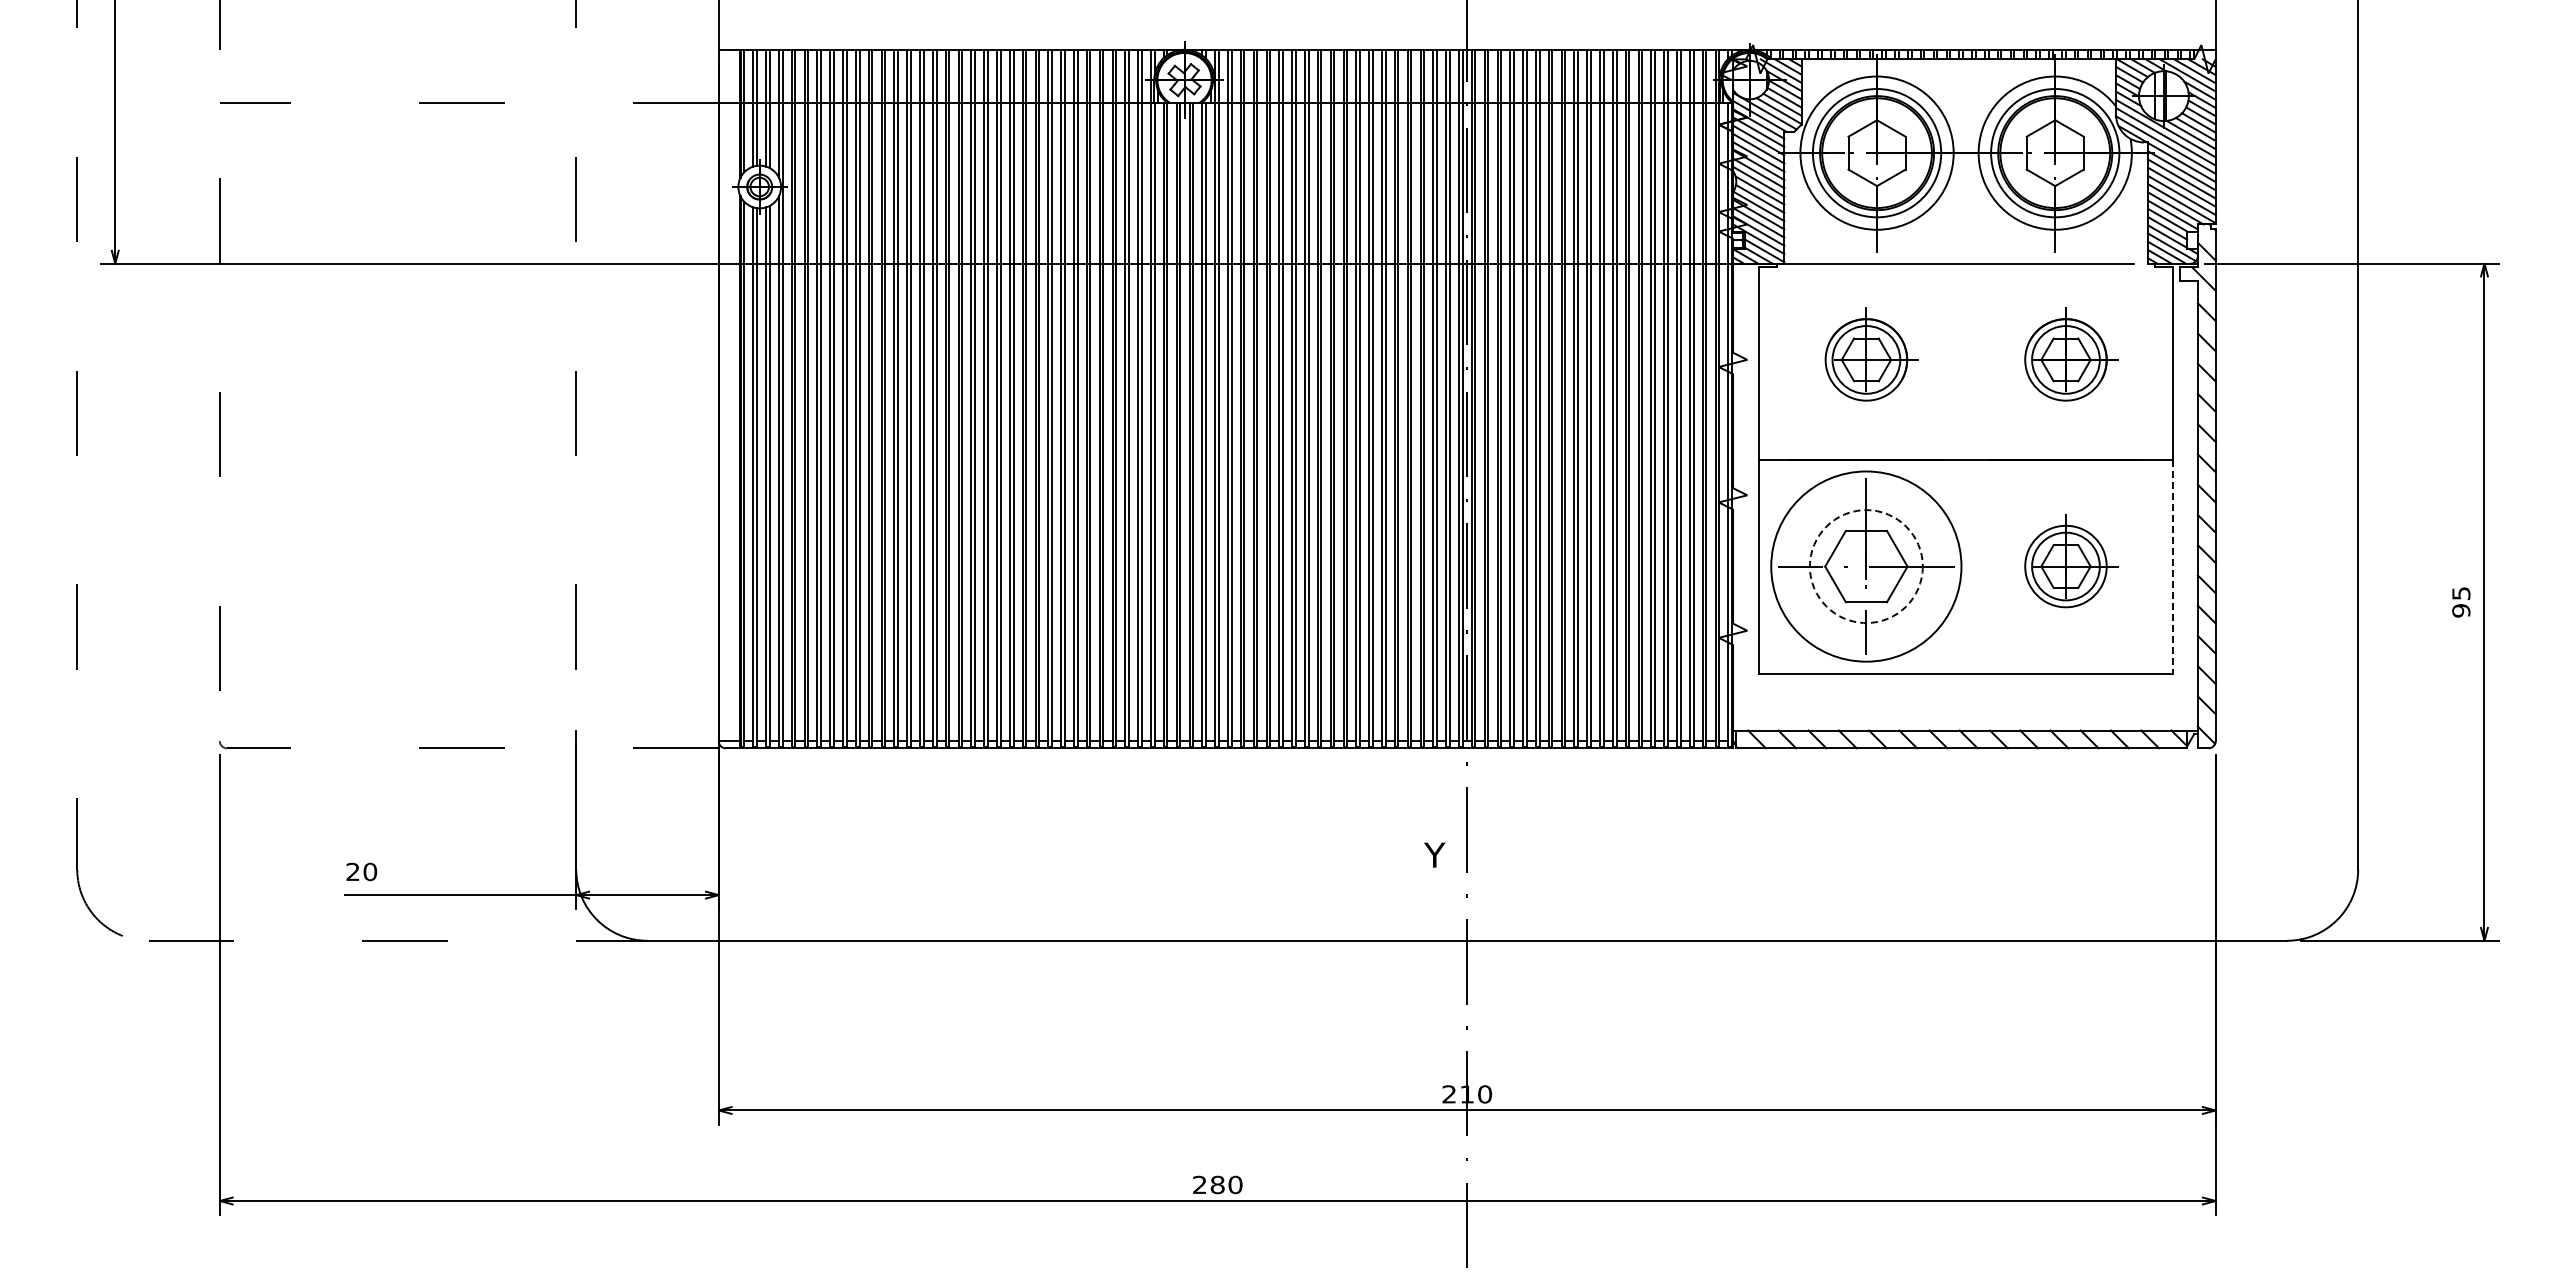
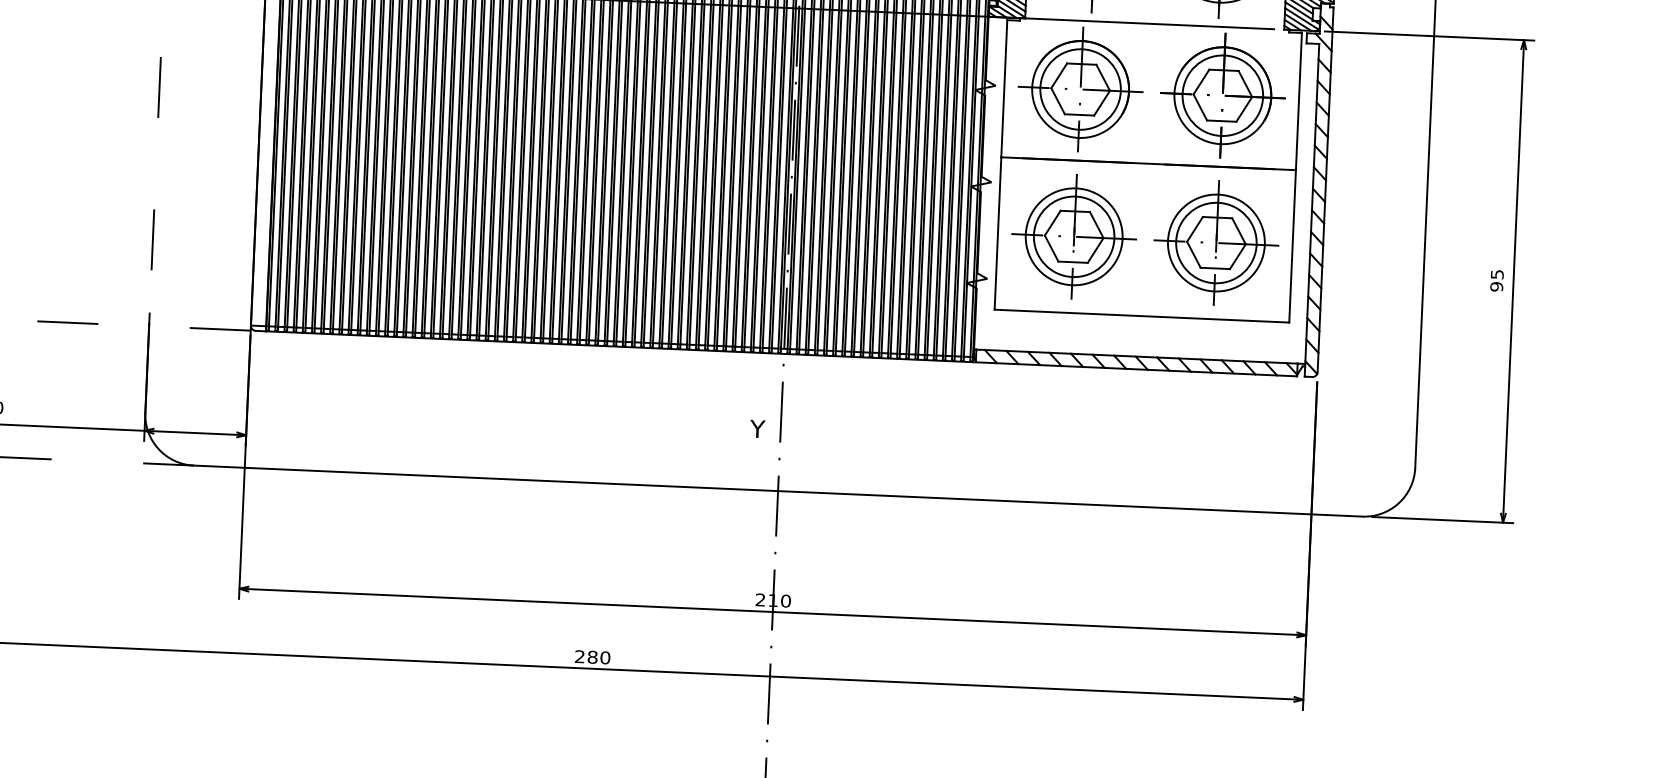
part: (1866, 359) -> (1080, 89), size x1.67
part: (2065, 359) -> (1222, 95), size x1.67
circle: (1865, 566) -> (1073, 236), dashed -> solid
circle: (1866, 566) -> (1074, 236), size x0.71
part: (2065, 566) -> (1216, 242), size x1.67
line: (2172, 566) -> (1292, 246), dashed -> solid

